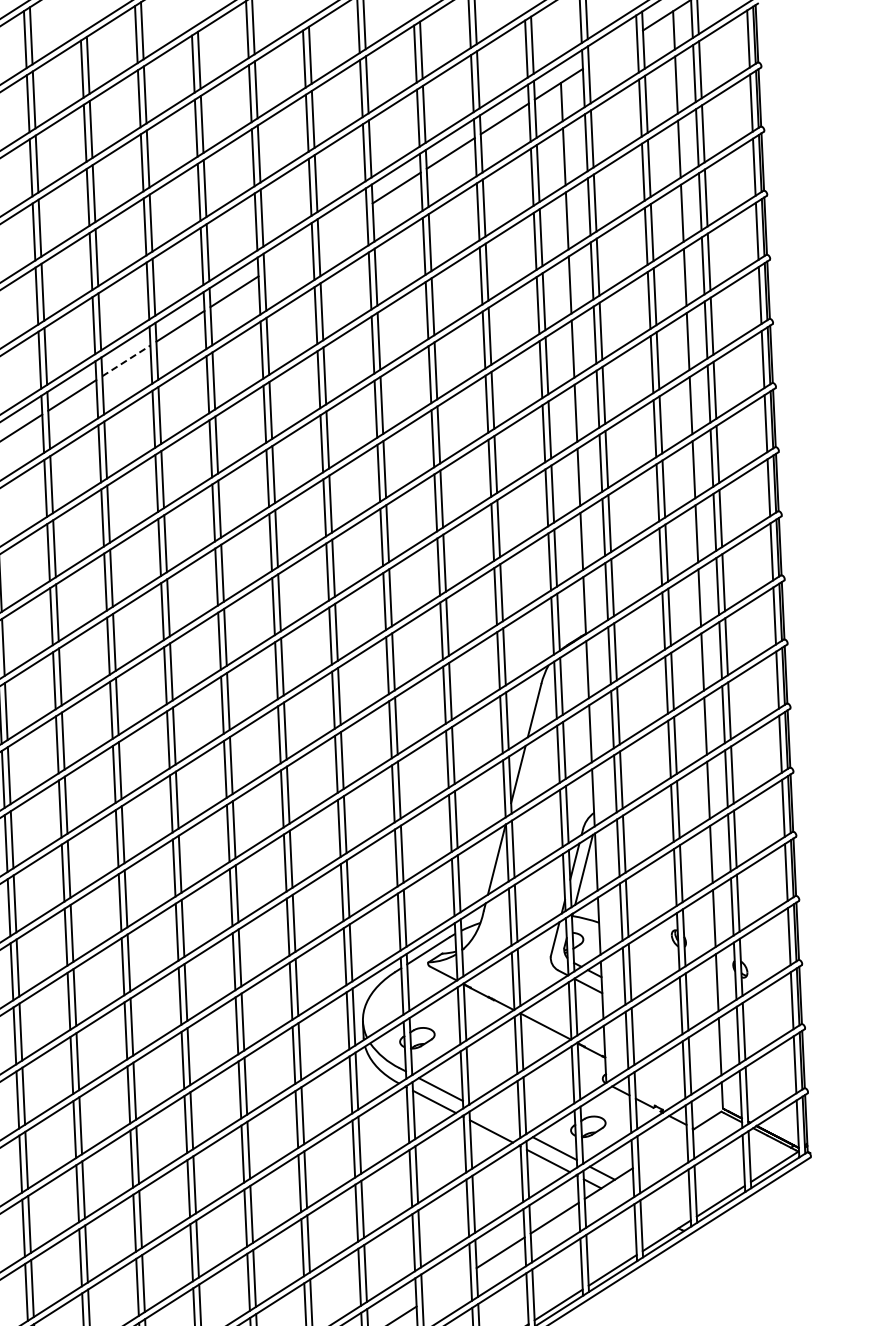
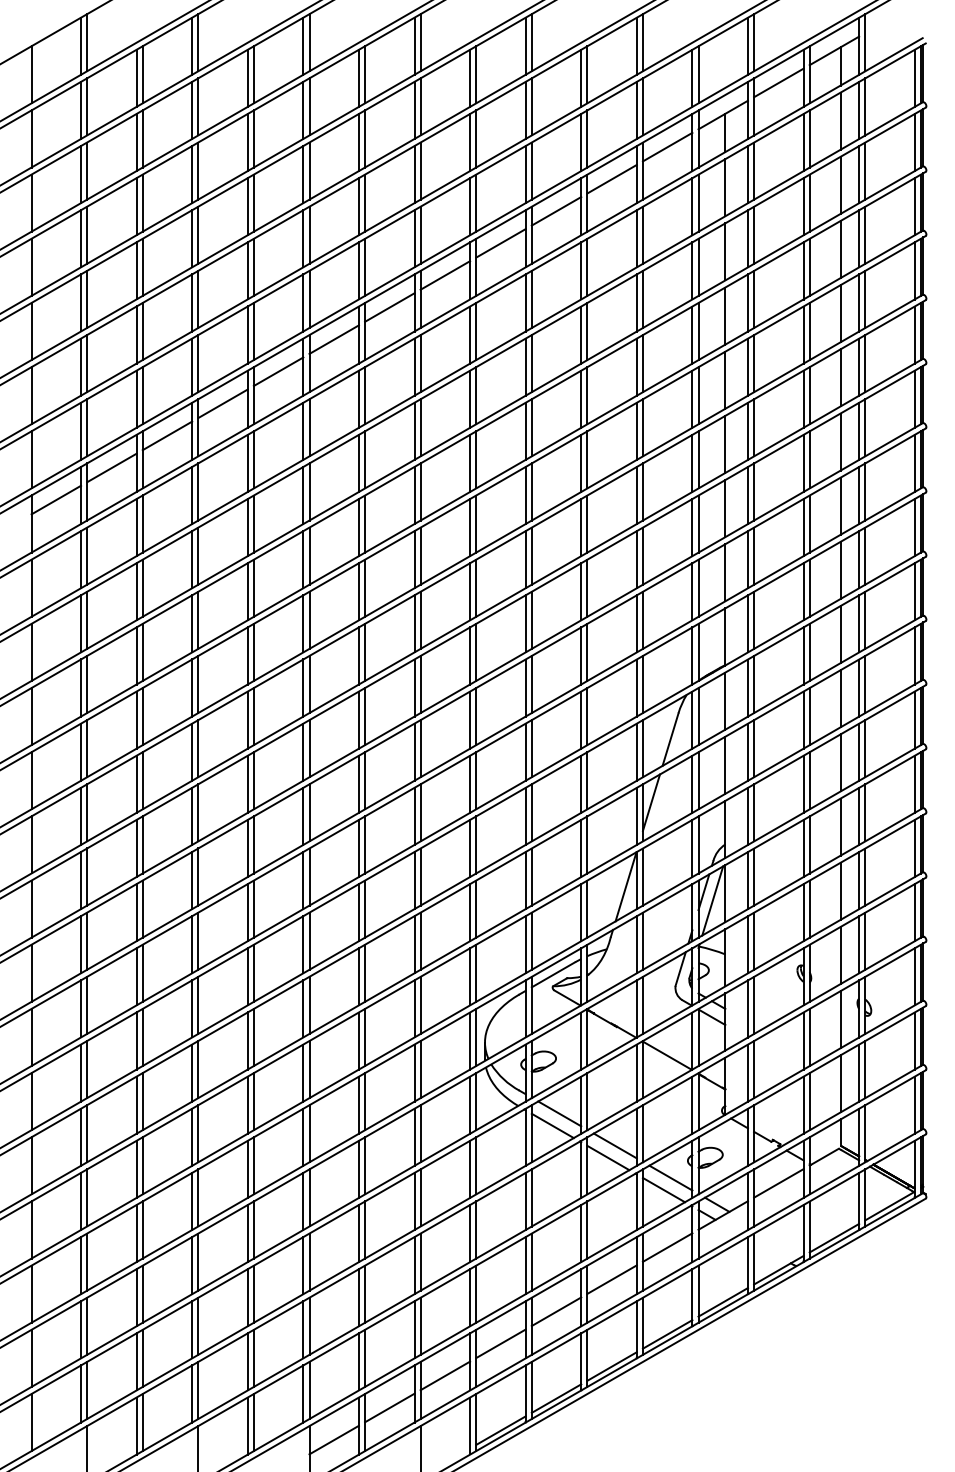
line: (612, 49) -> (778, 82), added
line: (342, 222) -> (500, 243), added
line: (288, 257) -> (445, 275), added
line: (126, 360) -> (278, 371), dashed -> solid
line: (497, 1118) -> (614, 1145), added
line: (662, 1149) -> (778, 1183), added
line: (446, 1287) -> (556, 1311), added

